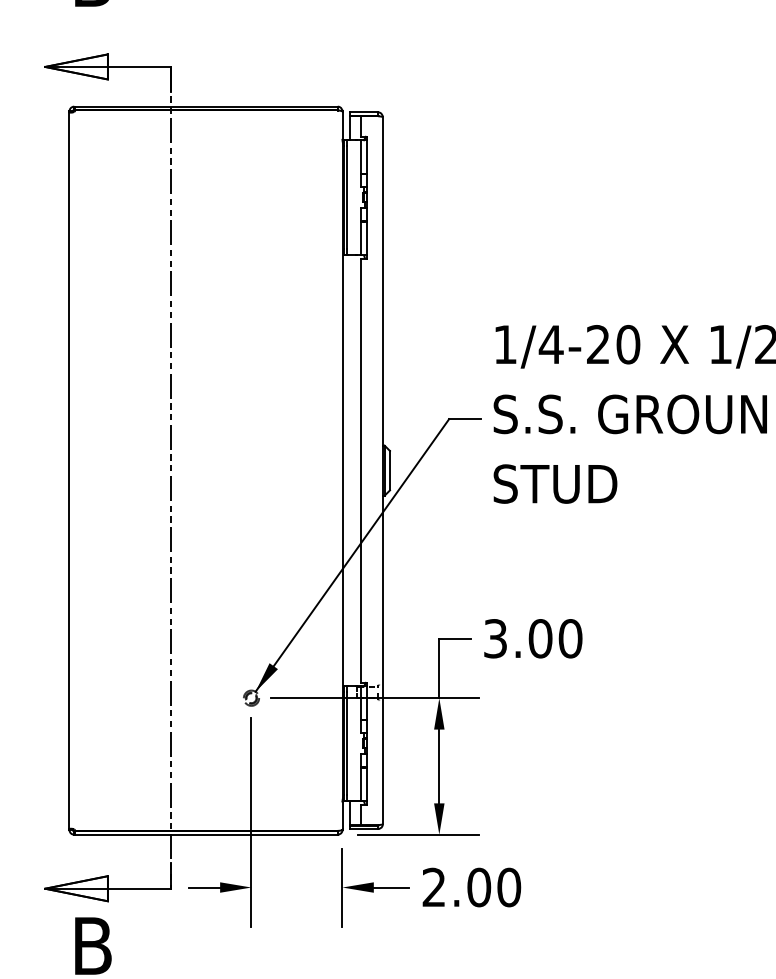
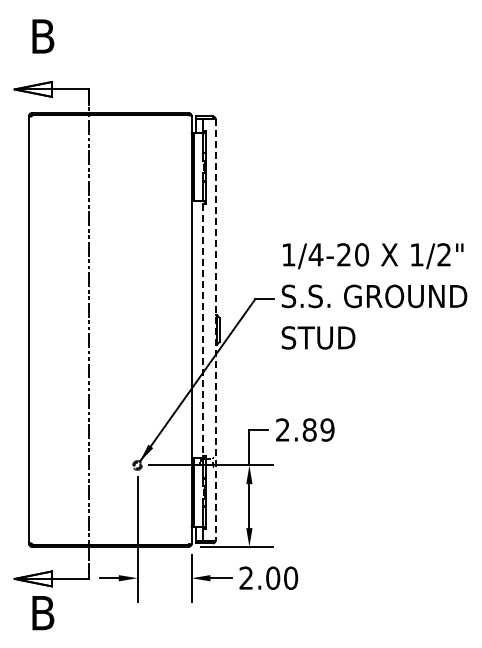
line: (382, 469) -> (215, 329), solid -> dashed
line: (360, 471) -> (202, 330), solid -> dashed
text: (533, 637) -> (305, 429), 3.00 -> 2.89

